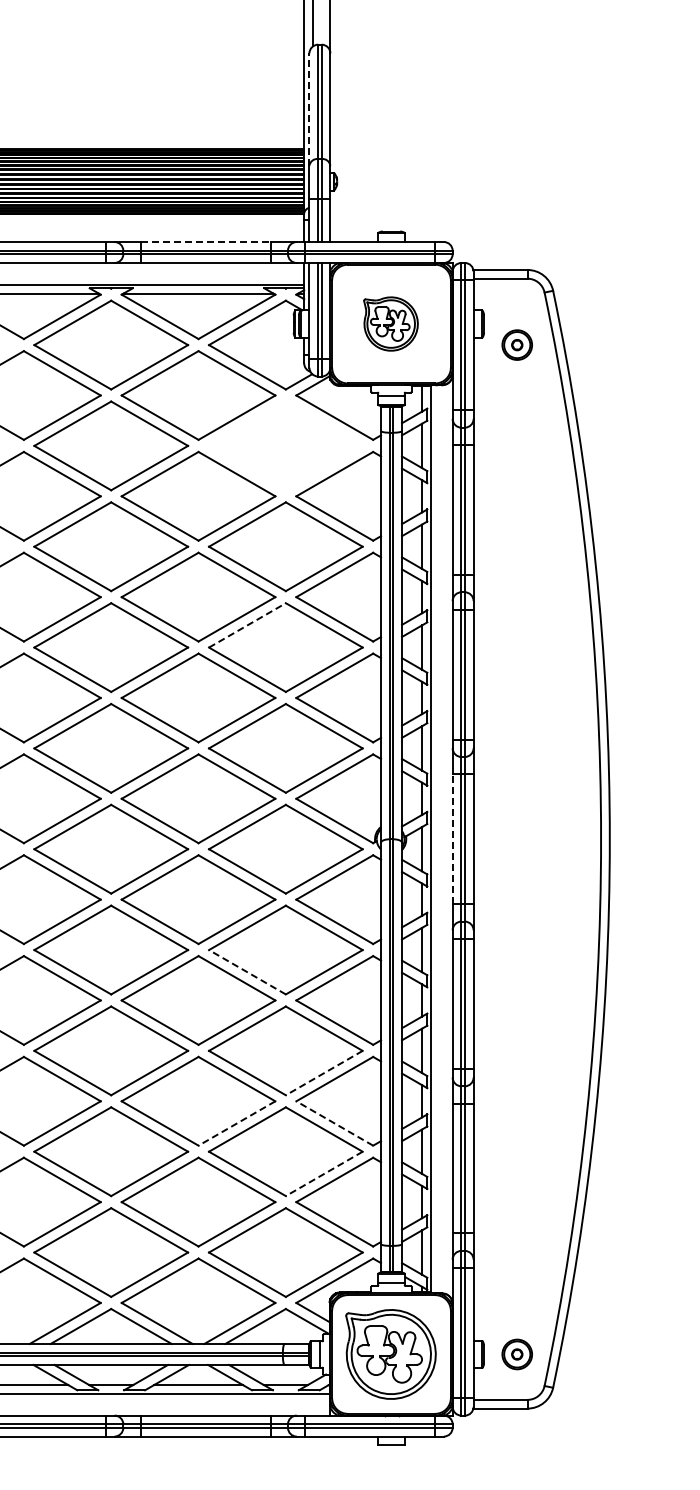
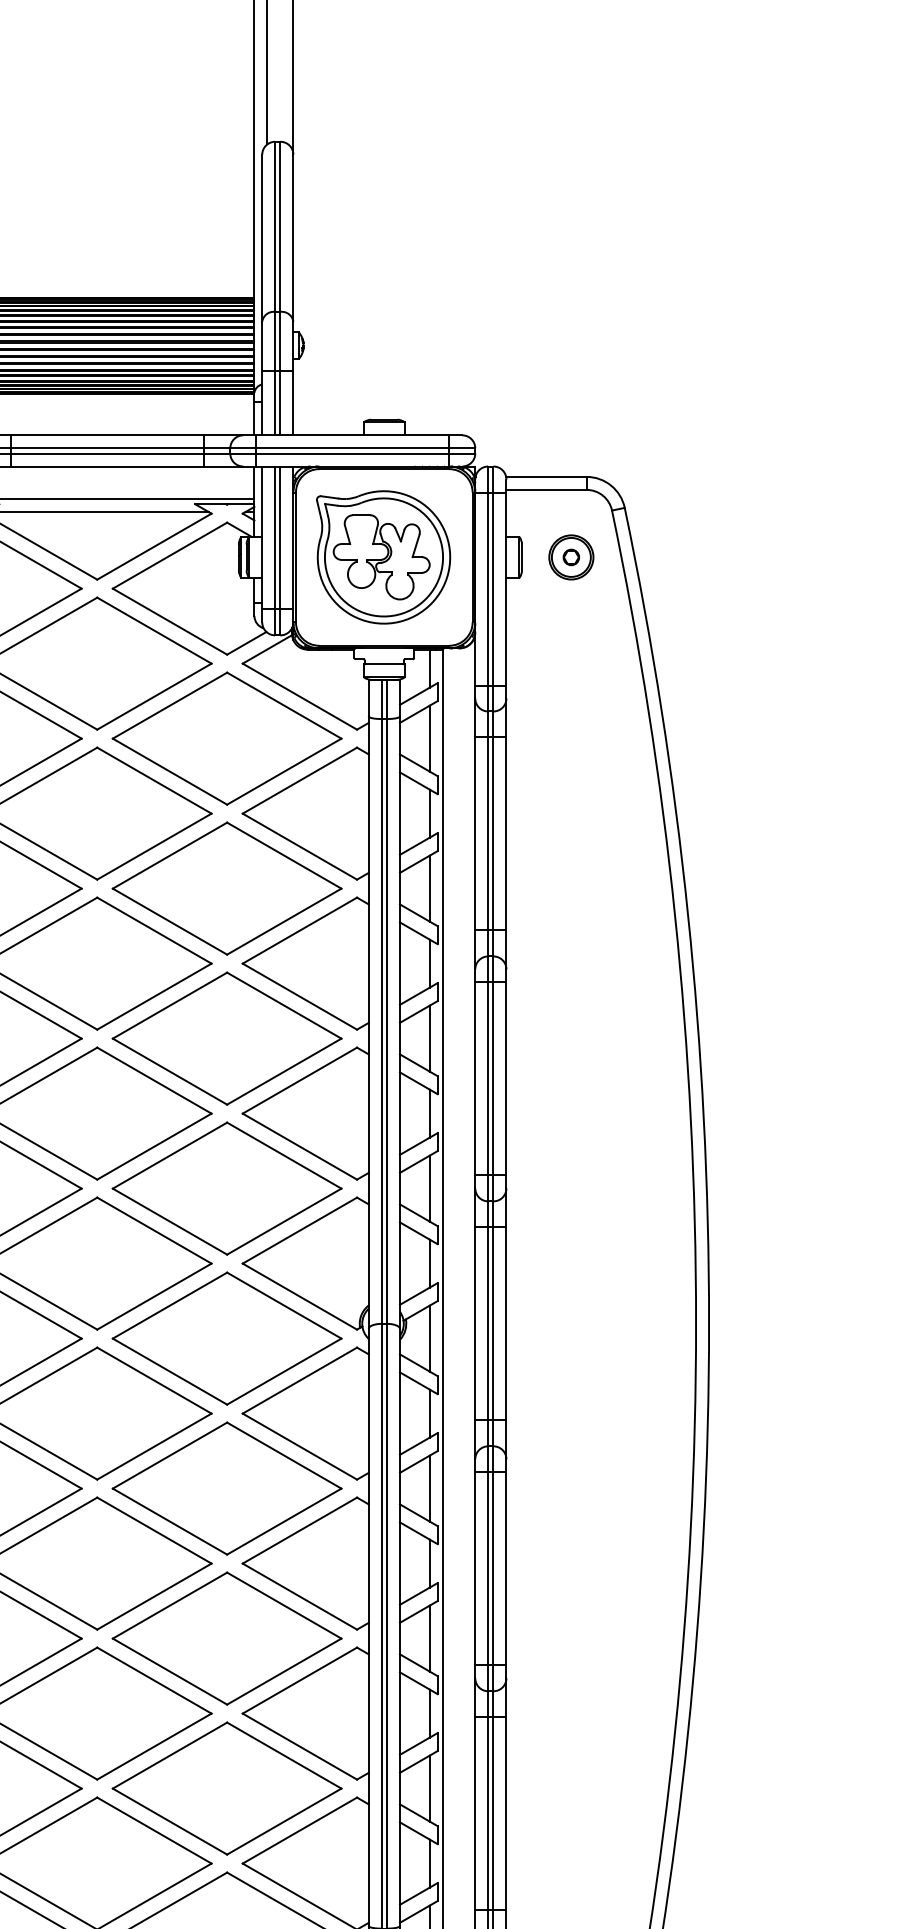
line: (309, 109) -> (262, 238), dashed -> solid
line: (205, 242) -> (107, 436), dashed -> solid
part: (390, 323) -> (382, 556), size x1.67
part: (516, 344) -> (570, 556), moved
part: (285, 445) -> (226, 738), added
line: (247, 625) -> (170, 1005), dashed -> solid
line: (452, 839) -> (475, 1324), dashed -> solid
line: (247, 972) -> (170, 1521), dashed -> solid
line: (323, 1073) -> (283, 1672), dashed -> solid
line: (236, 1123) -> (153, 1746), dashed -> solid
line: (334, 1123) -> (299, 1746), dashed -> solid
line: (323, 1174) -> (283, 1822), dashed -> solid

